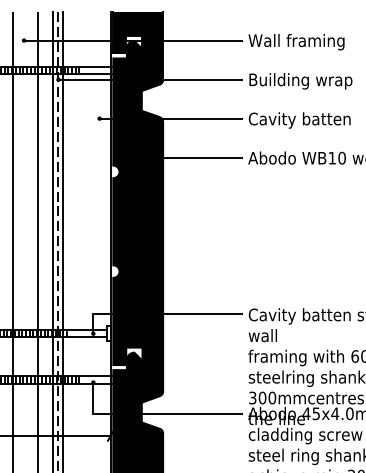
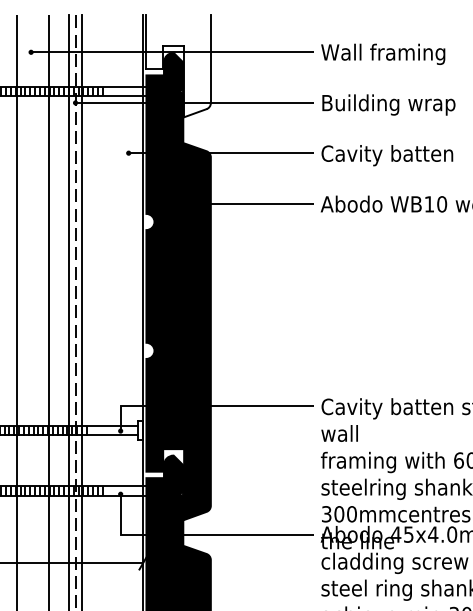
fill: (138, 51) -> (178, 66), removed

